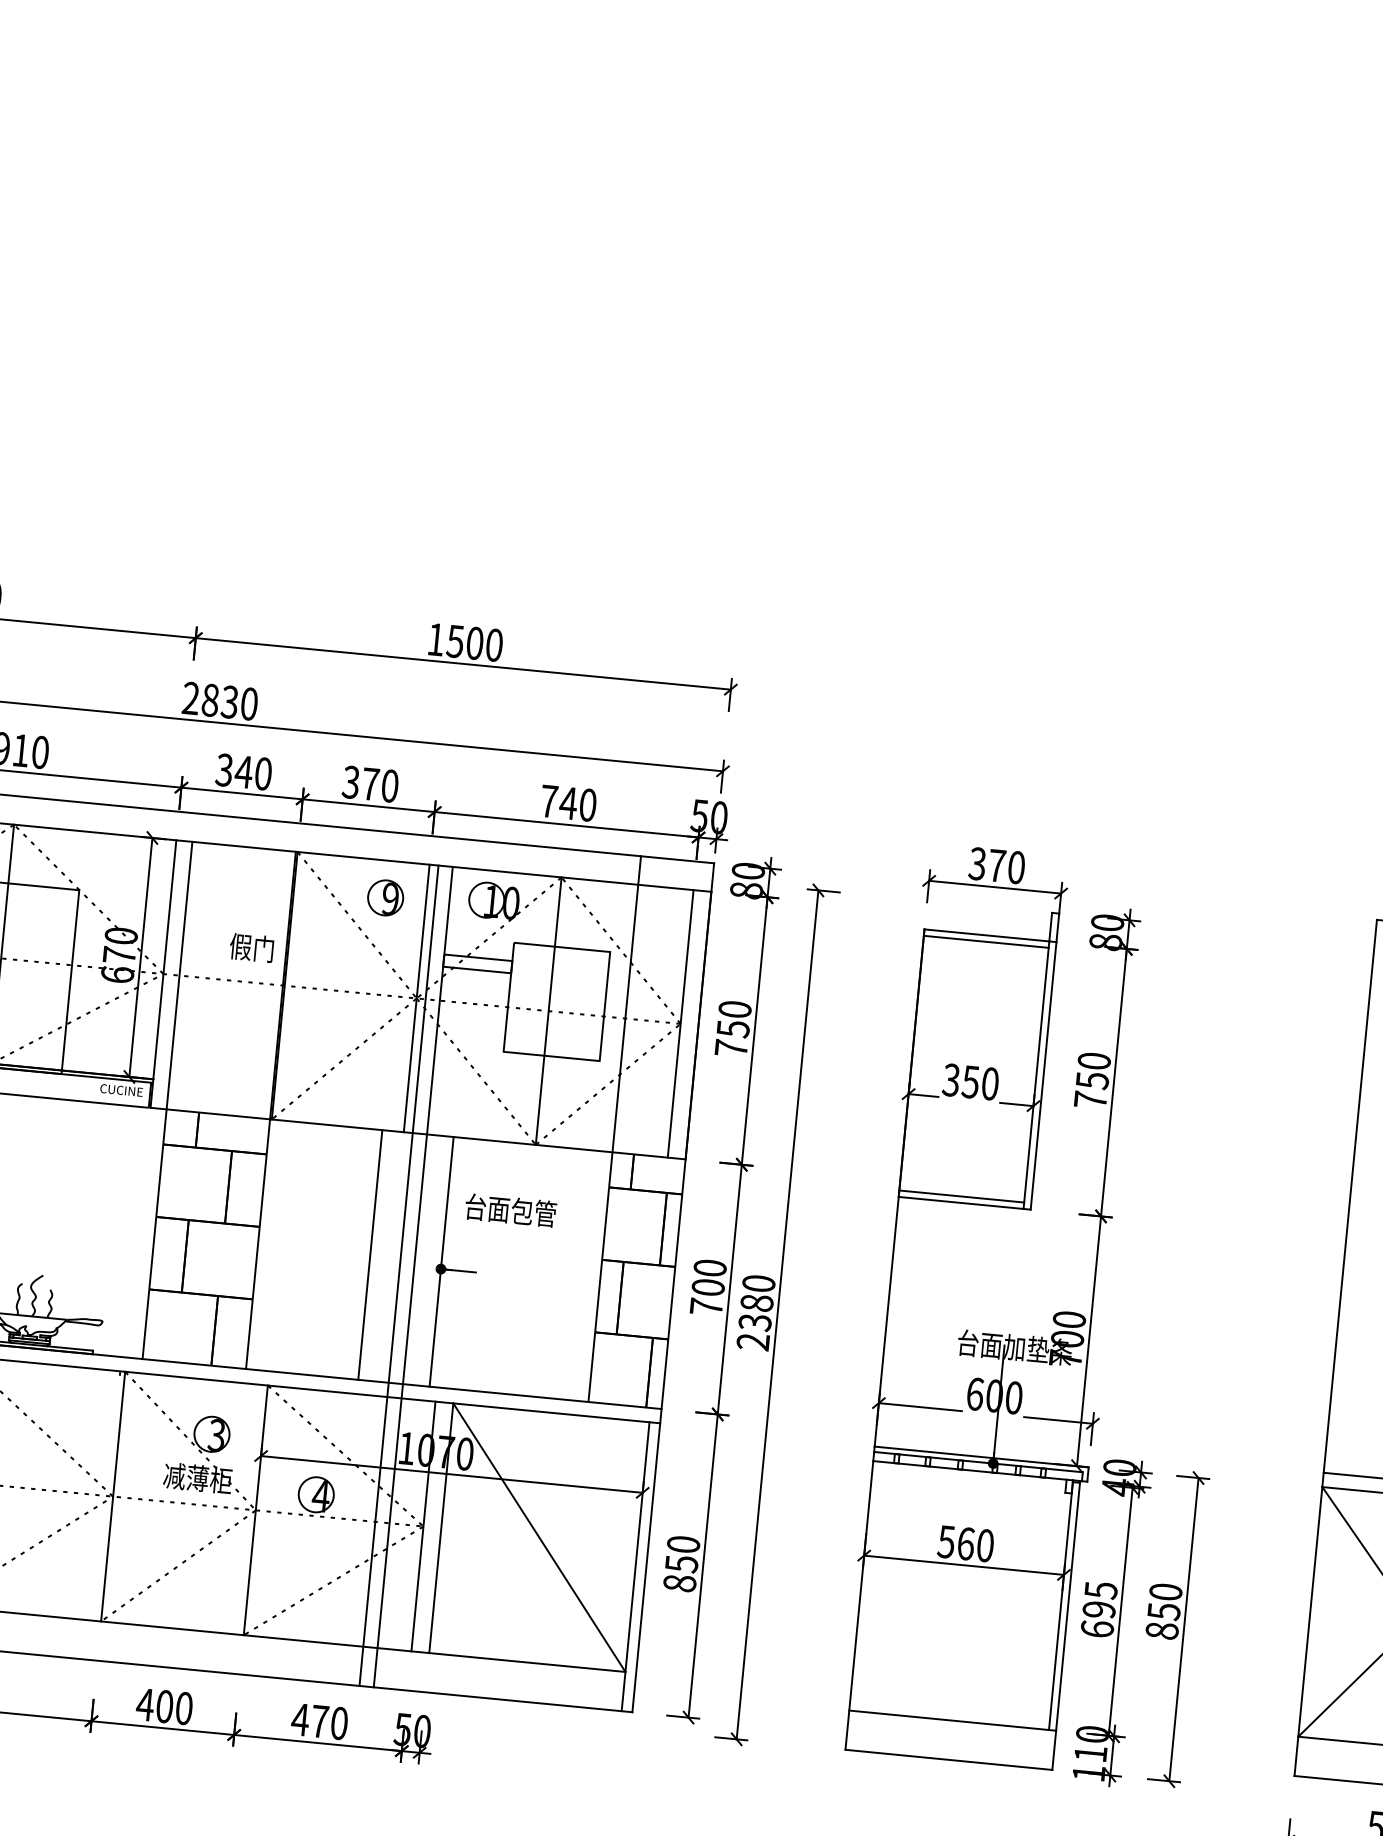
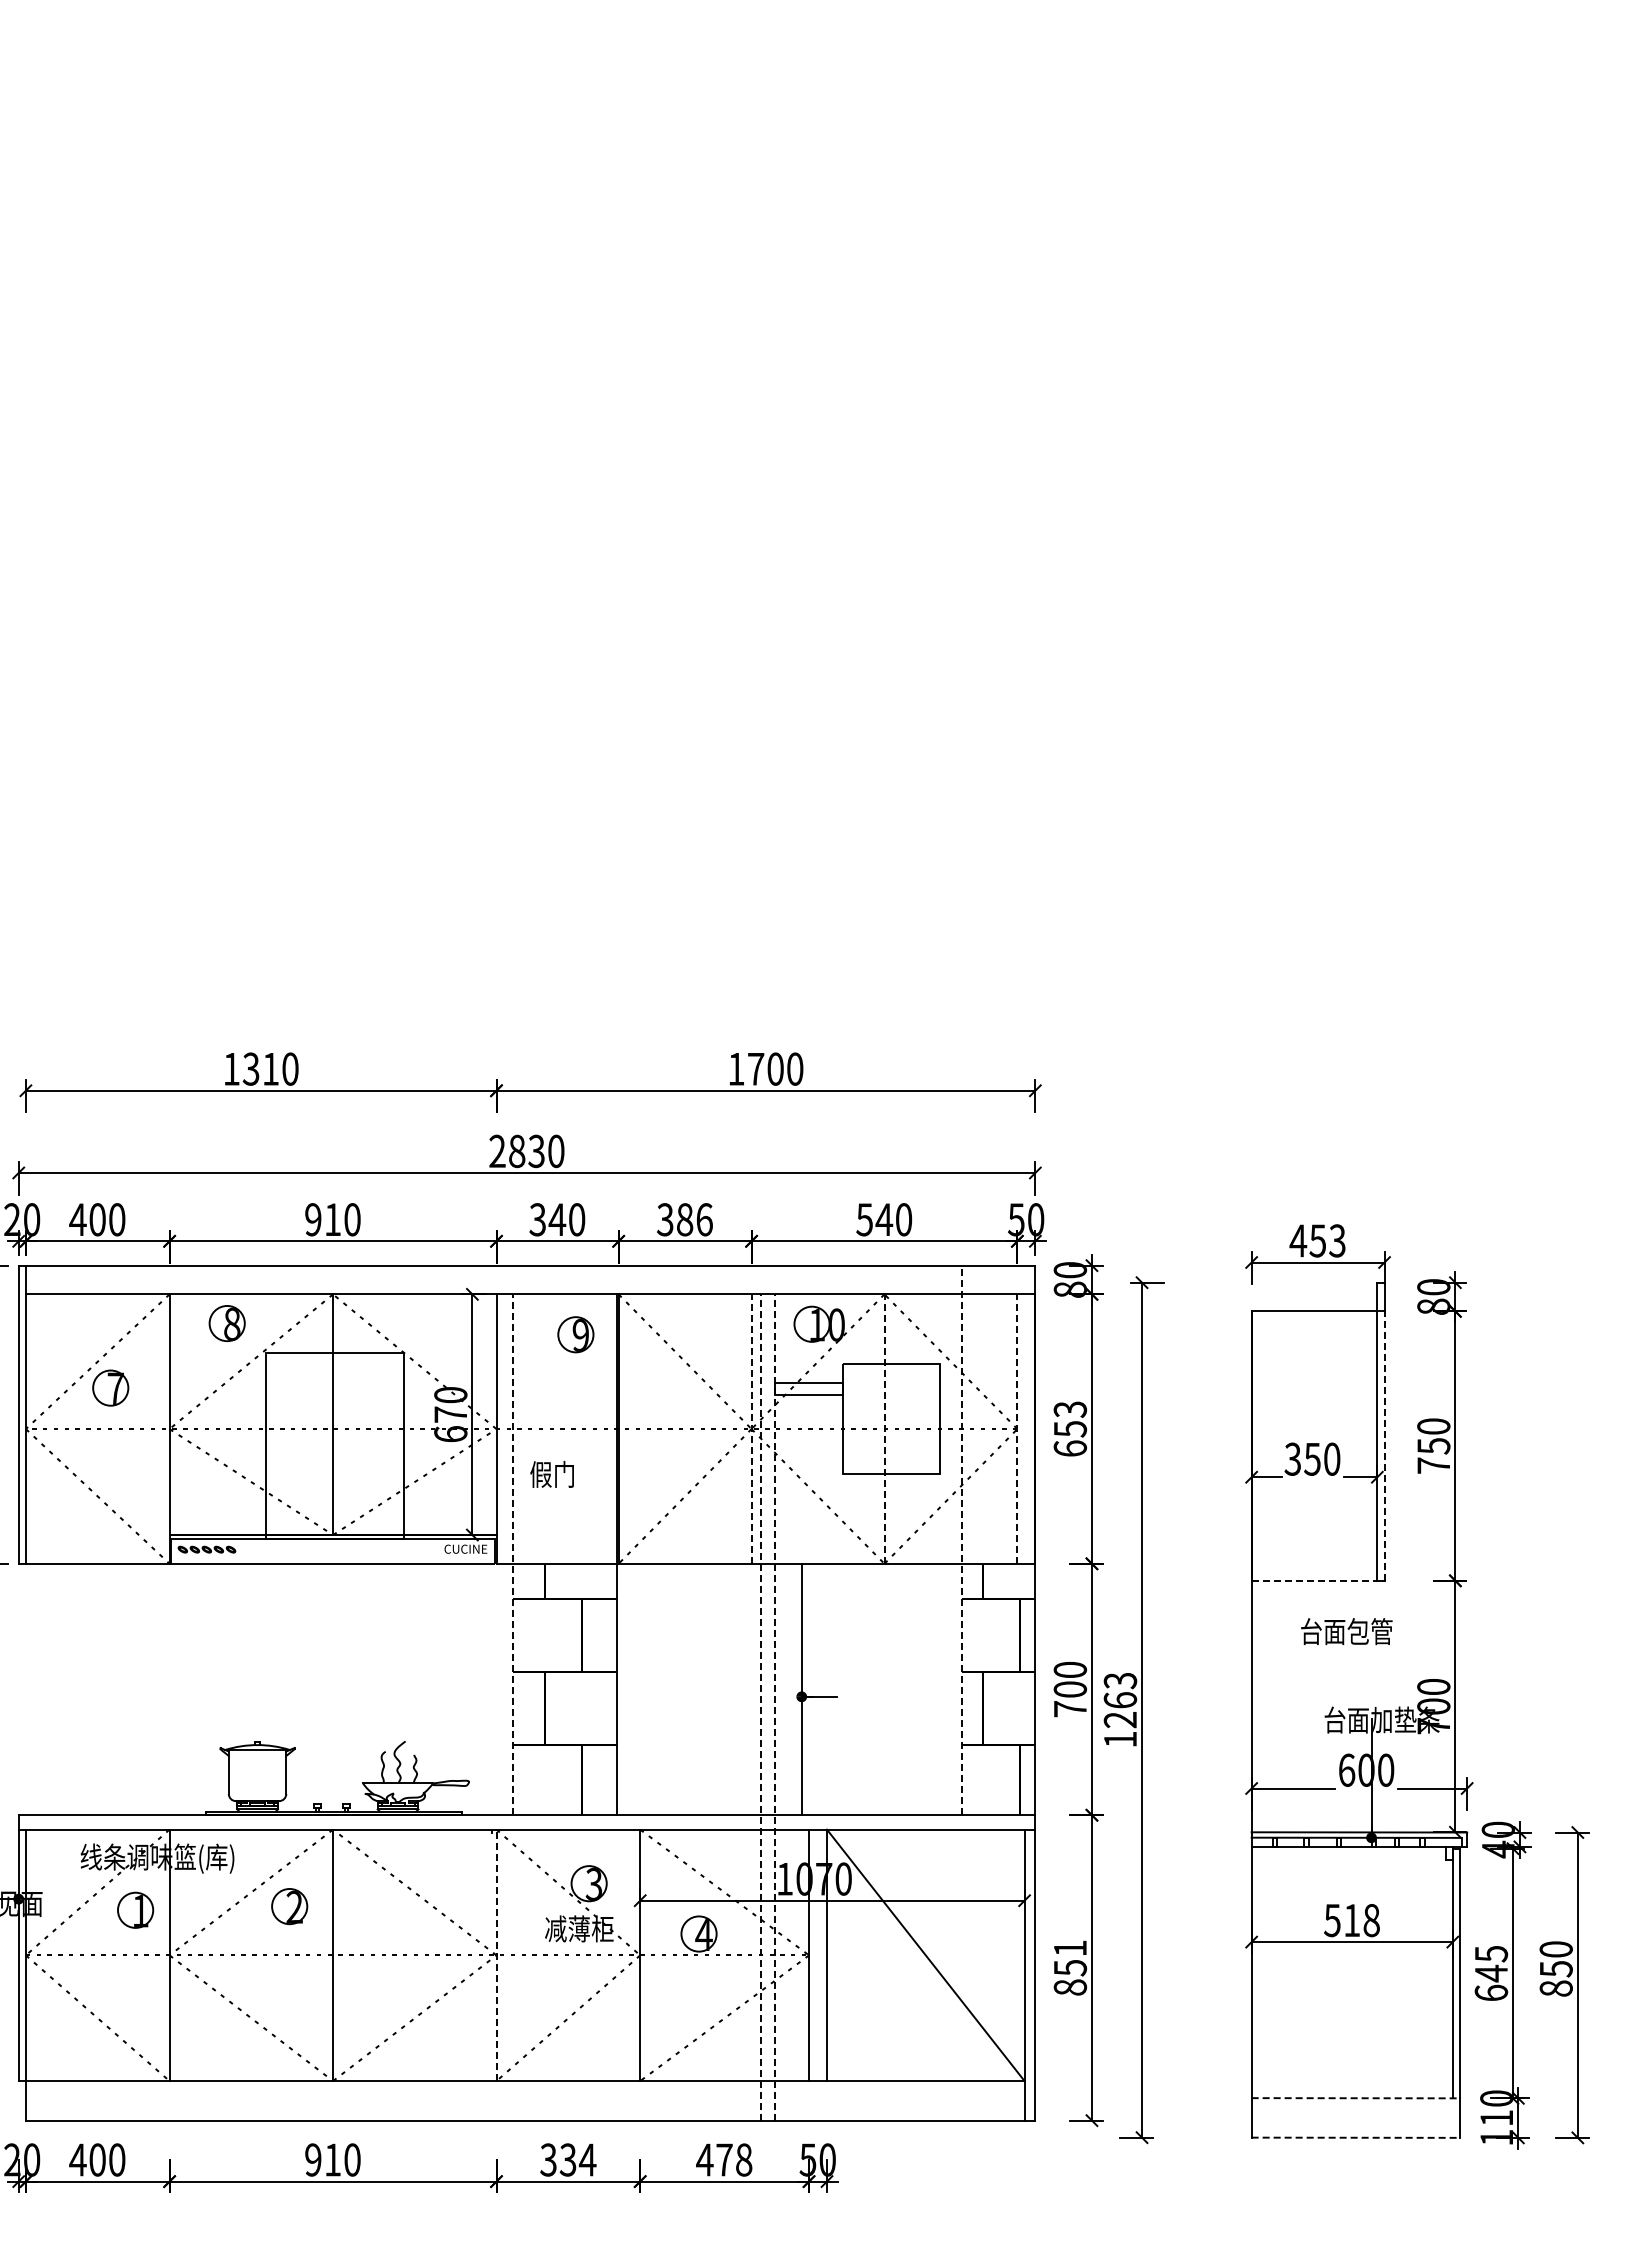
text: (454, 641) -> (755, 1069), 1500 -> 1700
text: (380, 784) -> (694, 1219), 370 -> 386
text: (548, 801) -> (864, 1219), 740 -> 540
text: (996, 865) -> (1317, 1240), 370 -> 453
part: (385, 897) -> (575, 1334), moved
line: (986, 941) -> (1314, 1317), removed
text: (251, 947) -> (551, 1474), moved
line: (416, 998) -> (751, 1429), solid -> dashed
line: (548, 1011) -> (884, 1429), solid -> dashed
line: (680, 1024) -> (1017, 1429), solid -> dashed
text: (733, 1028) -> (1070, 1428), 750 -> 653
line: (1043, 1076) -> (1384, 1446), solid -> dashed
line: (167, 1100) -> (512, 1554), solid -> dashed
line: (614, 1129) -> (961, 1540), solid -> dashed
line: (961, 1196) -> (1314, 1574), removed
line: (961, 1202) -> (1314, 1580), solid -> dashed
text: (510, 1210) -> (1346, 1631), moved
line: (369, 1254) -> (729, 1689), removed
line: (399, 1274) -> (760, 1706), solid -> dashed
line: (412, 1276) -> (774, 1706), solid -> dashed
text: (756, 1312) -> (1120, 1709), 2380 -> 1263
line: (113, 1496) -> (496, 1955), solid -> dashed
text: (683, 1544) -> (1070, 1948), 850 -> 851
text: (975, 1544) -> (1361, 1920), 560 -> 518
text: (1099, 1609) -> (1491, 1973), 695 -> 645
text: (164, 1706) -> (567, 2159), 400 -> 334
line: (953, 1720) -> (1356, 2098), solid -> dashed
text: (339, 1723) -> (744, 2159), 470 -> 478
line: (949, 1759) -> (1356, 2137), solid -> dashed

